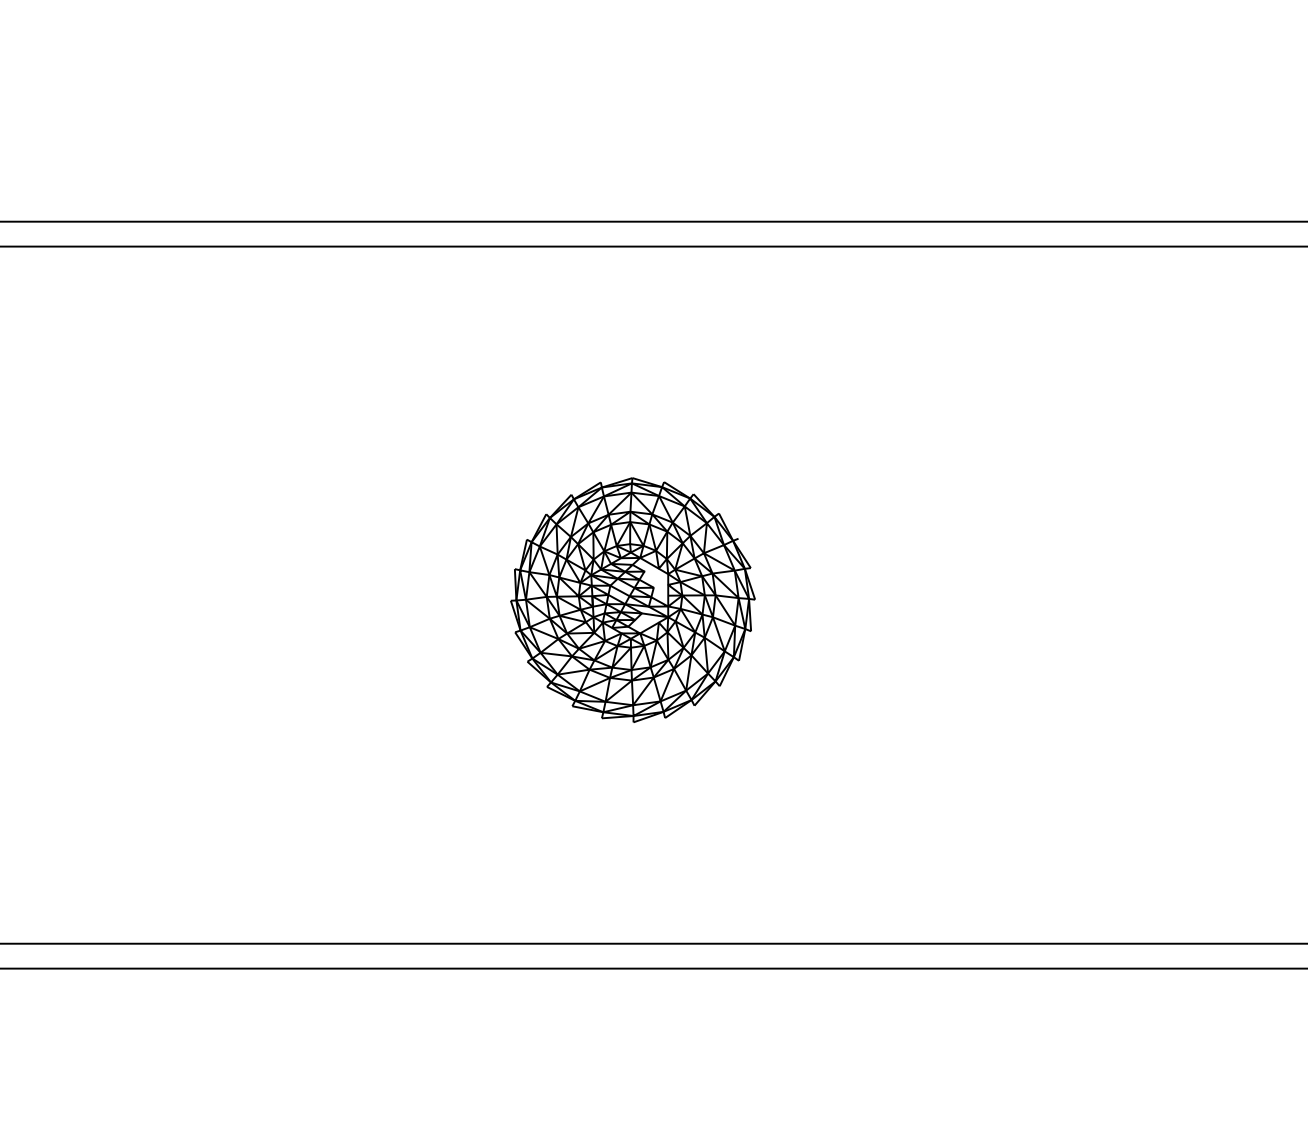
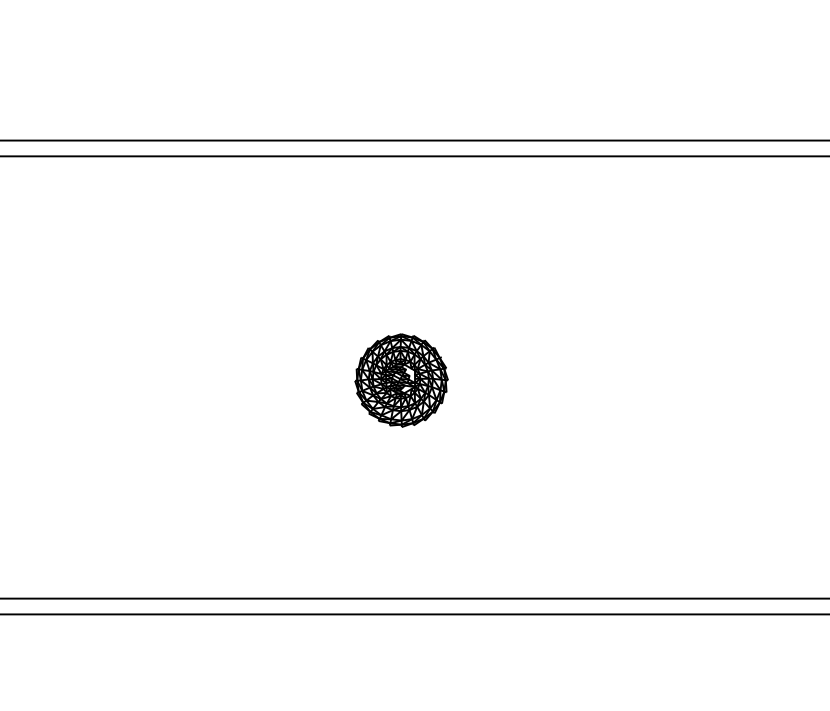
part: (632, 599) -> (401, 380), size x0.6

